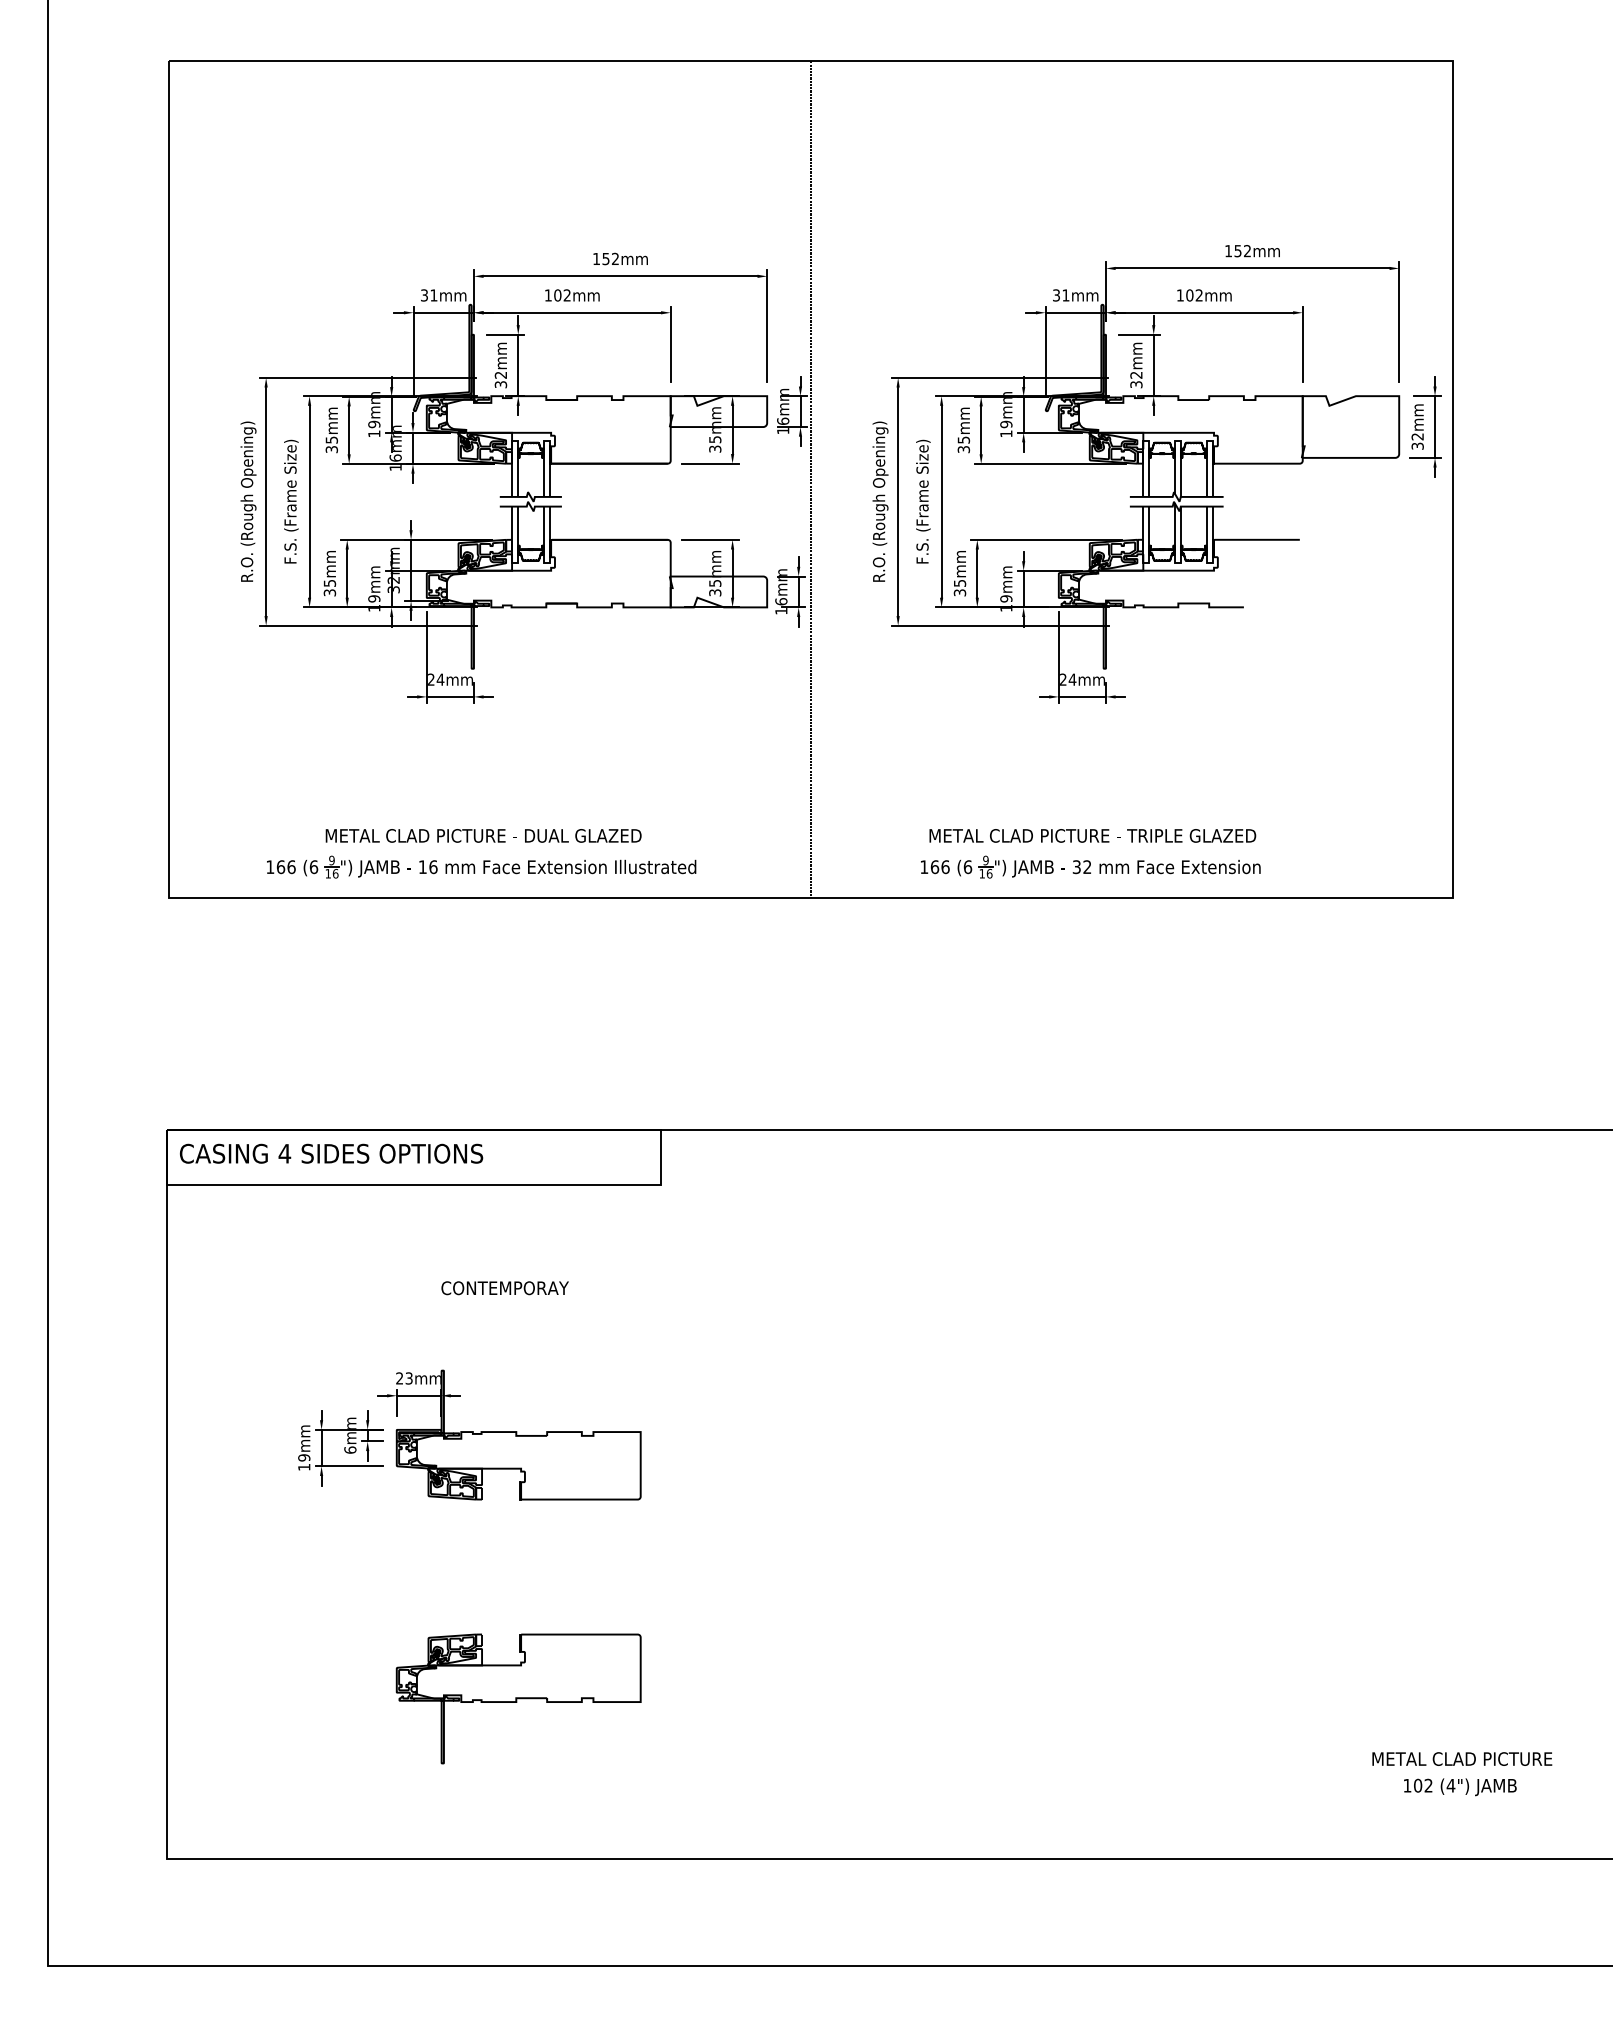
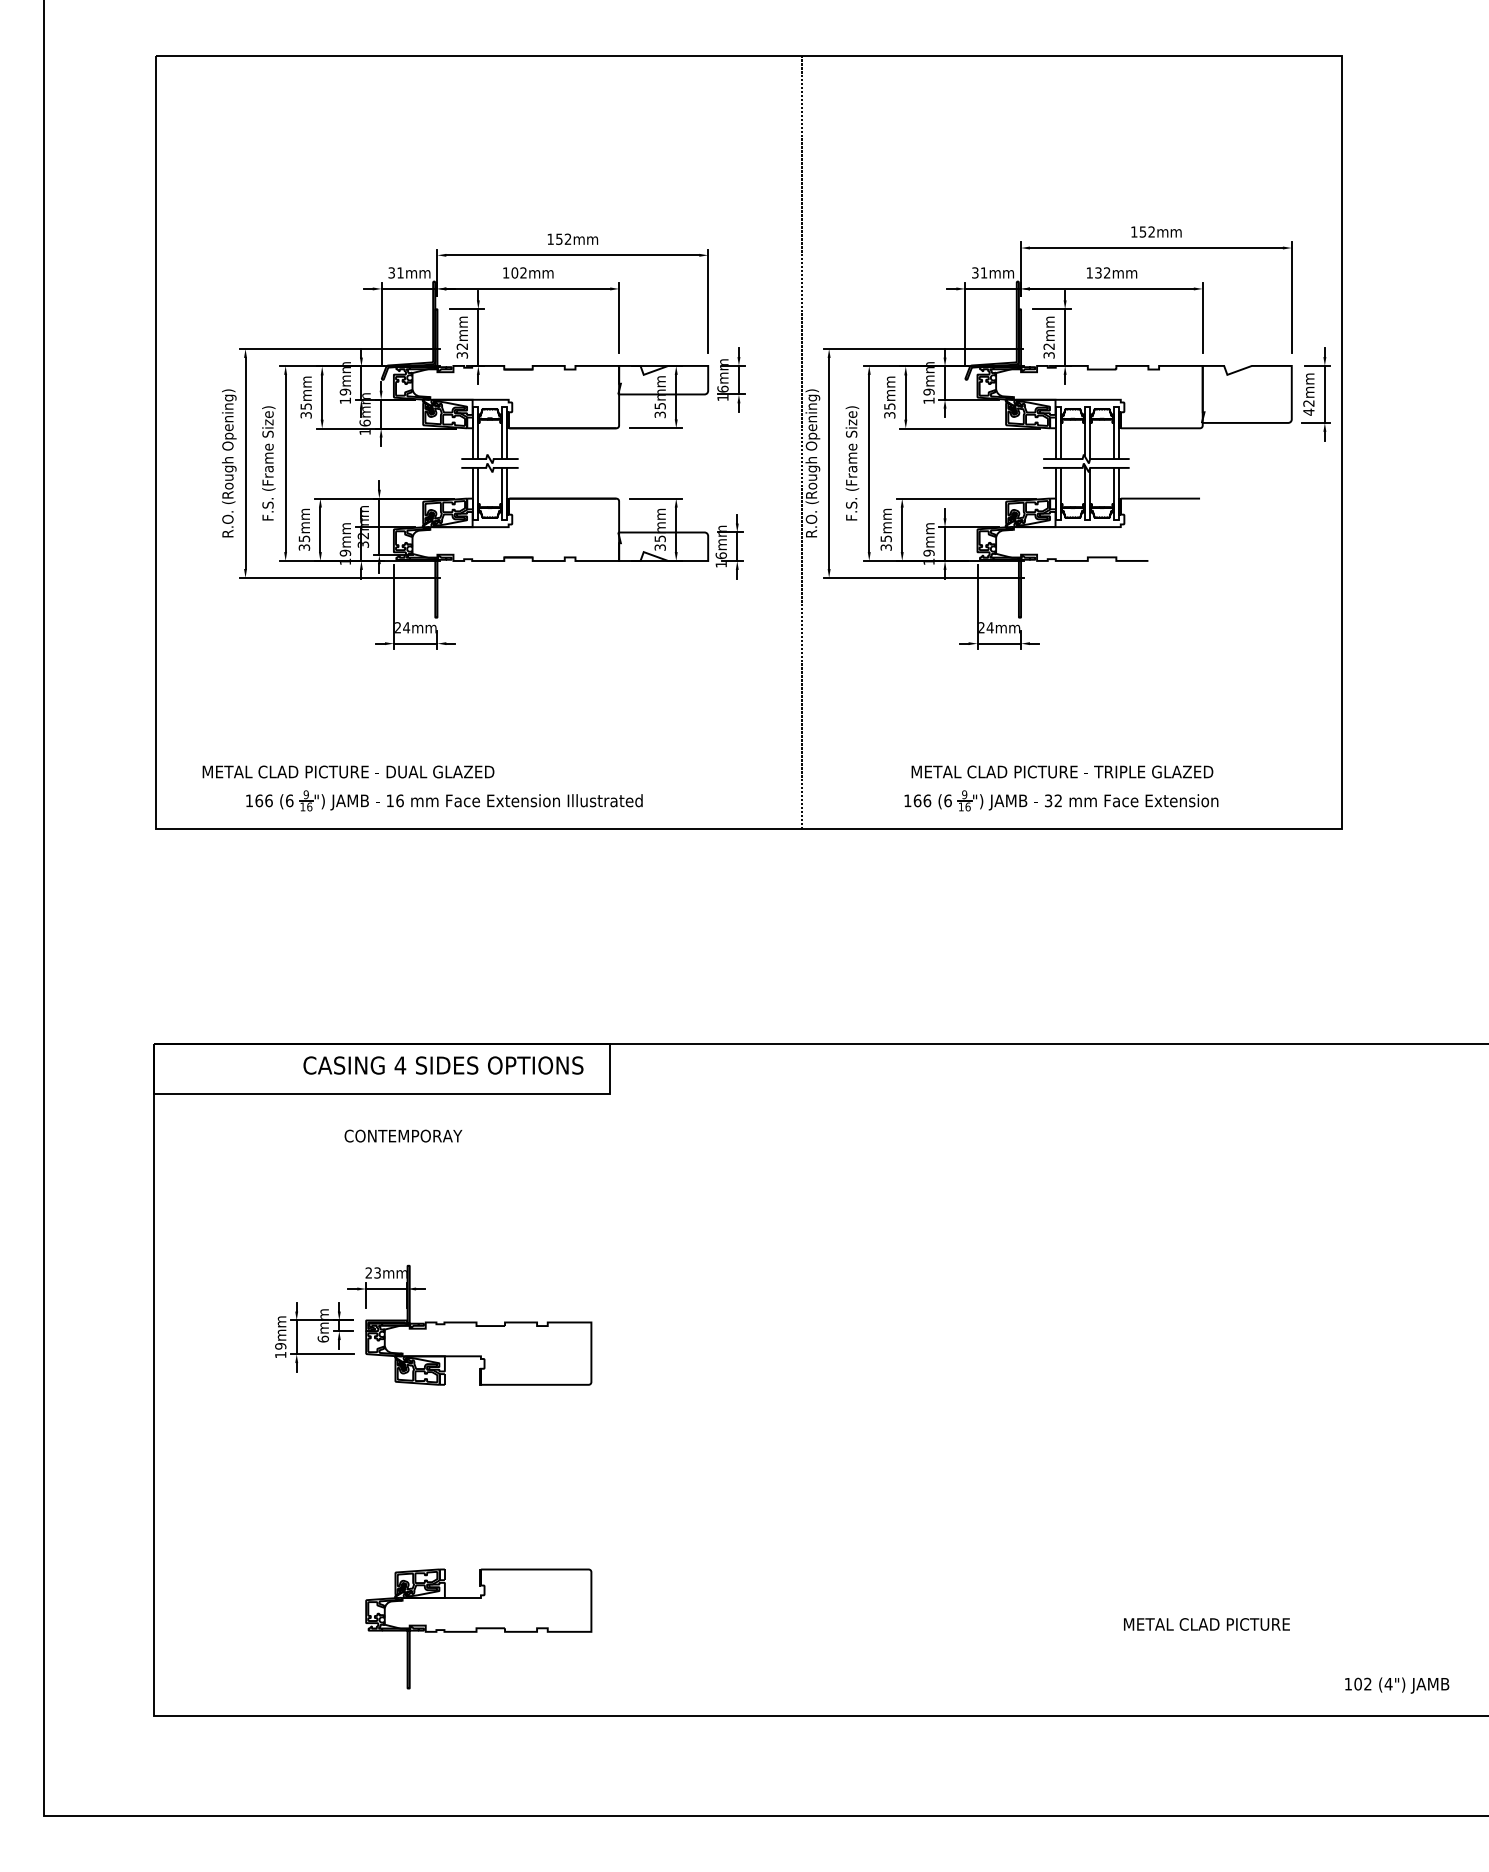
text: (1189, 295) -> (1098, 272), 102mm -> 132mm
text: (1417, 446) -> (1308, 412), 32mm -> 42mm
line: (811, 478) -> (801, 441), moved
text: (483, 835) -> (348, 771), moved
text: (1092, 835) -> (1062, 771), moved
part: (1090, 866) -> (1061, 800), moved
text: (331, 1153) -> (443, 1065), moved
text: (504, 1288) -> (402, 1136), moved
part: (518, 1698) -> (478, 1628), moved
text: (1462, 1758) -> (1207, 1623), moved
text: (1460, 1787) -> (1397, 1685), moved

